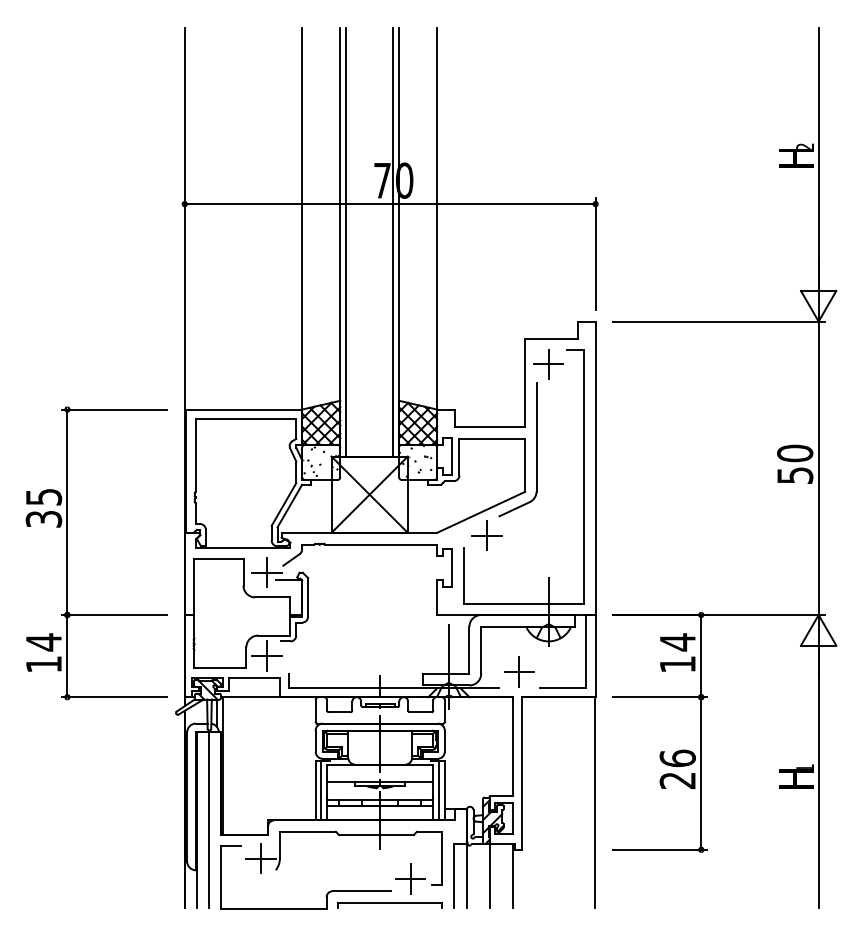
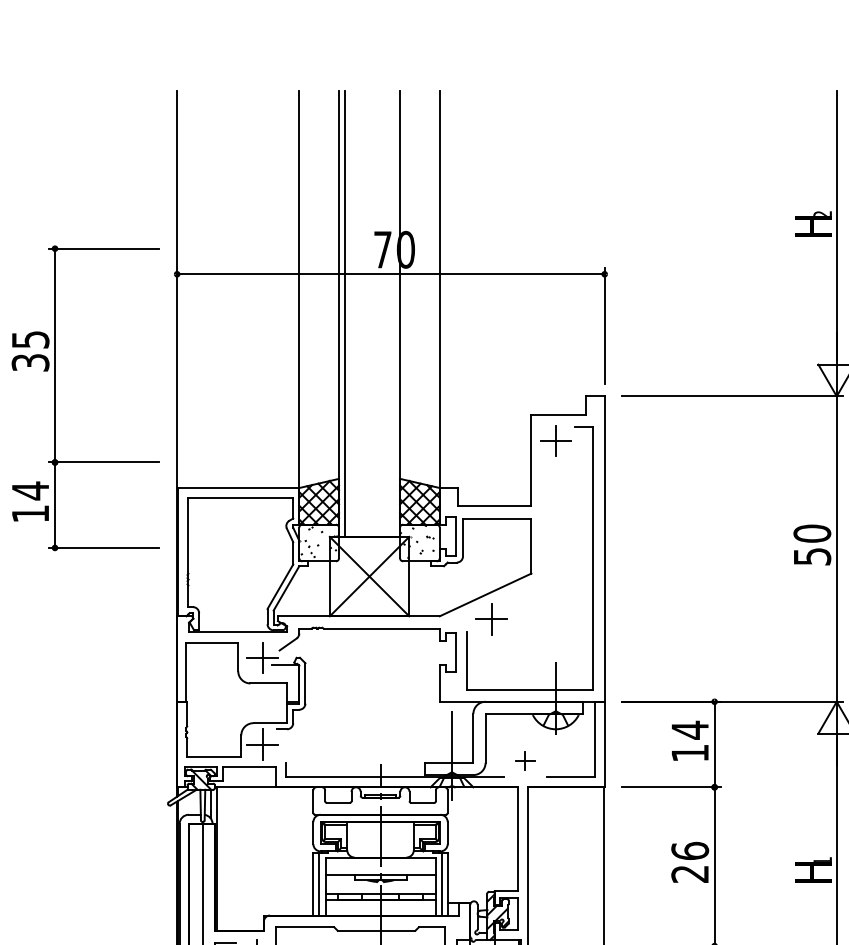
line: (393, 242) -> (394, 314), removed
part: (536, 449) -> (543, 529), removed
part: (67, 553) -> (55, 398), moved
part: (519, 671) -> (525, 760), size x0.6

